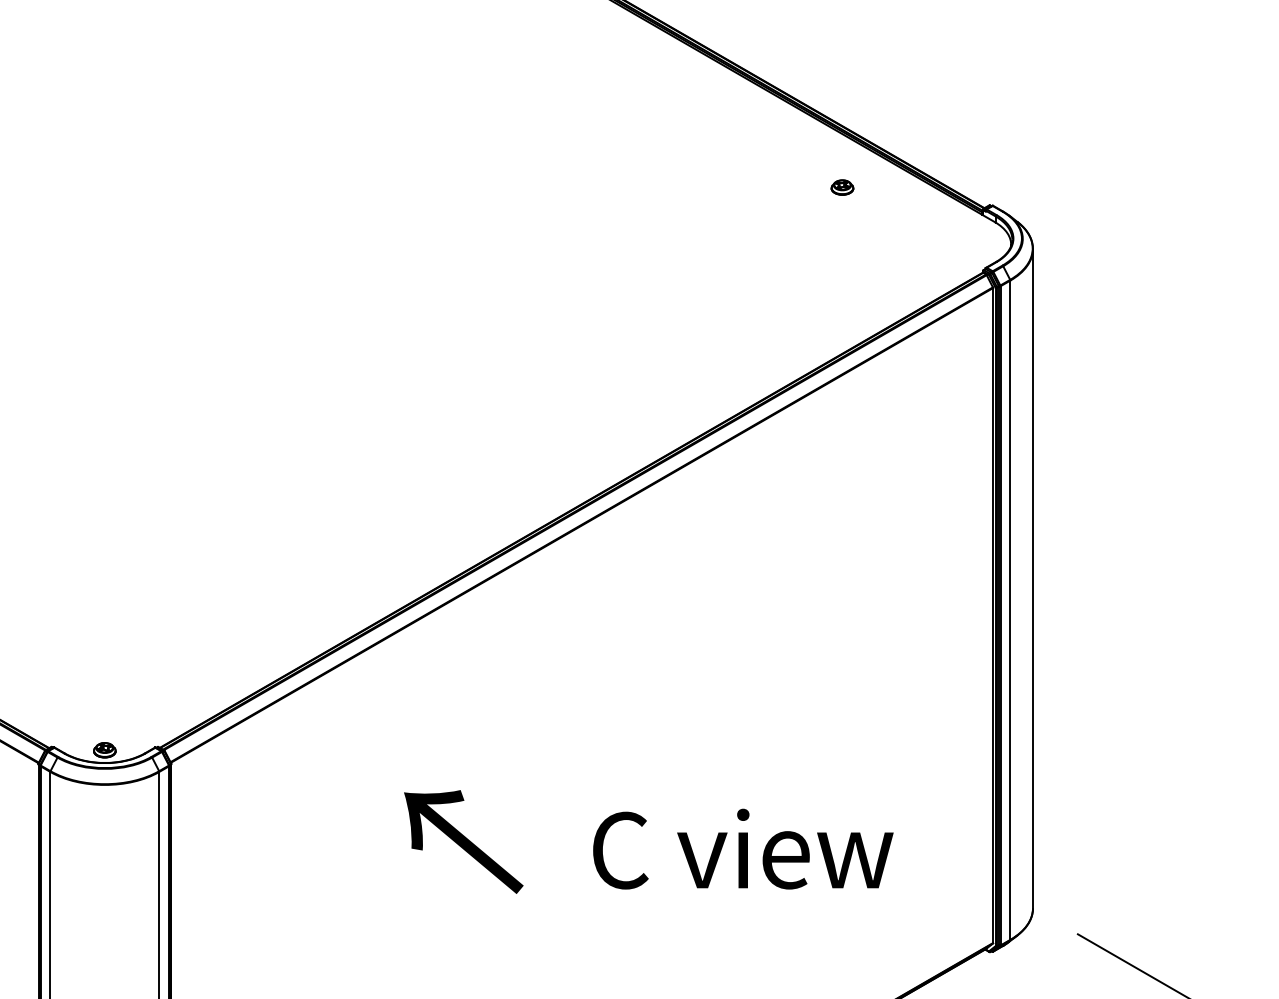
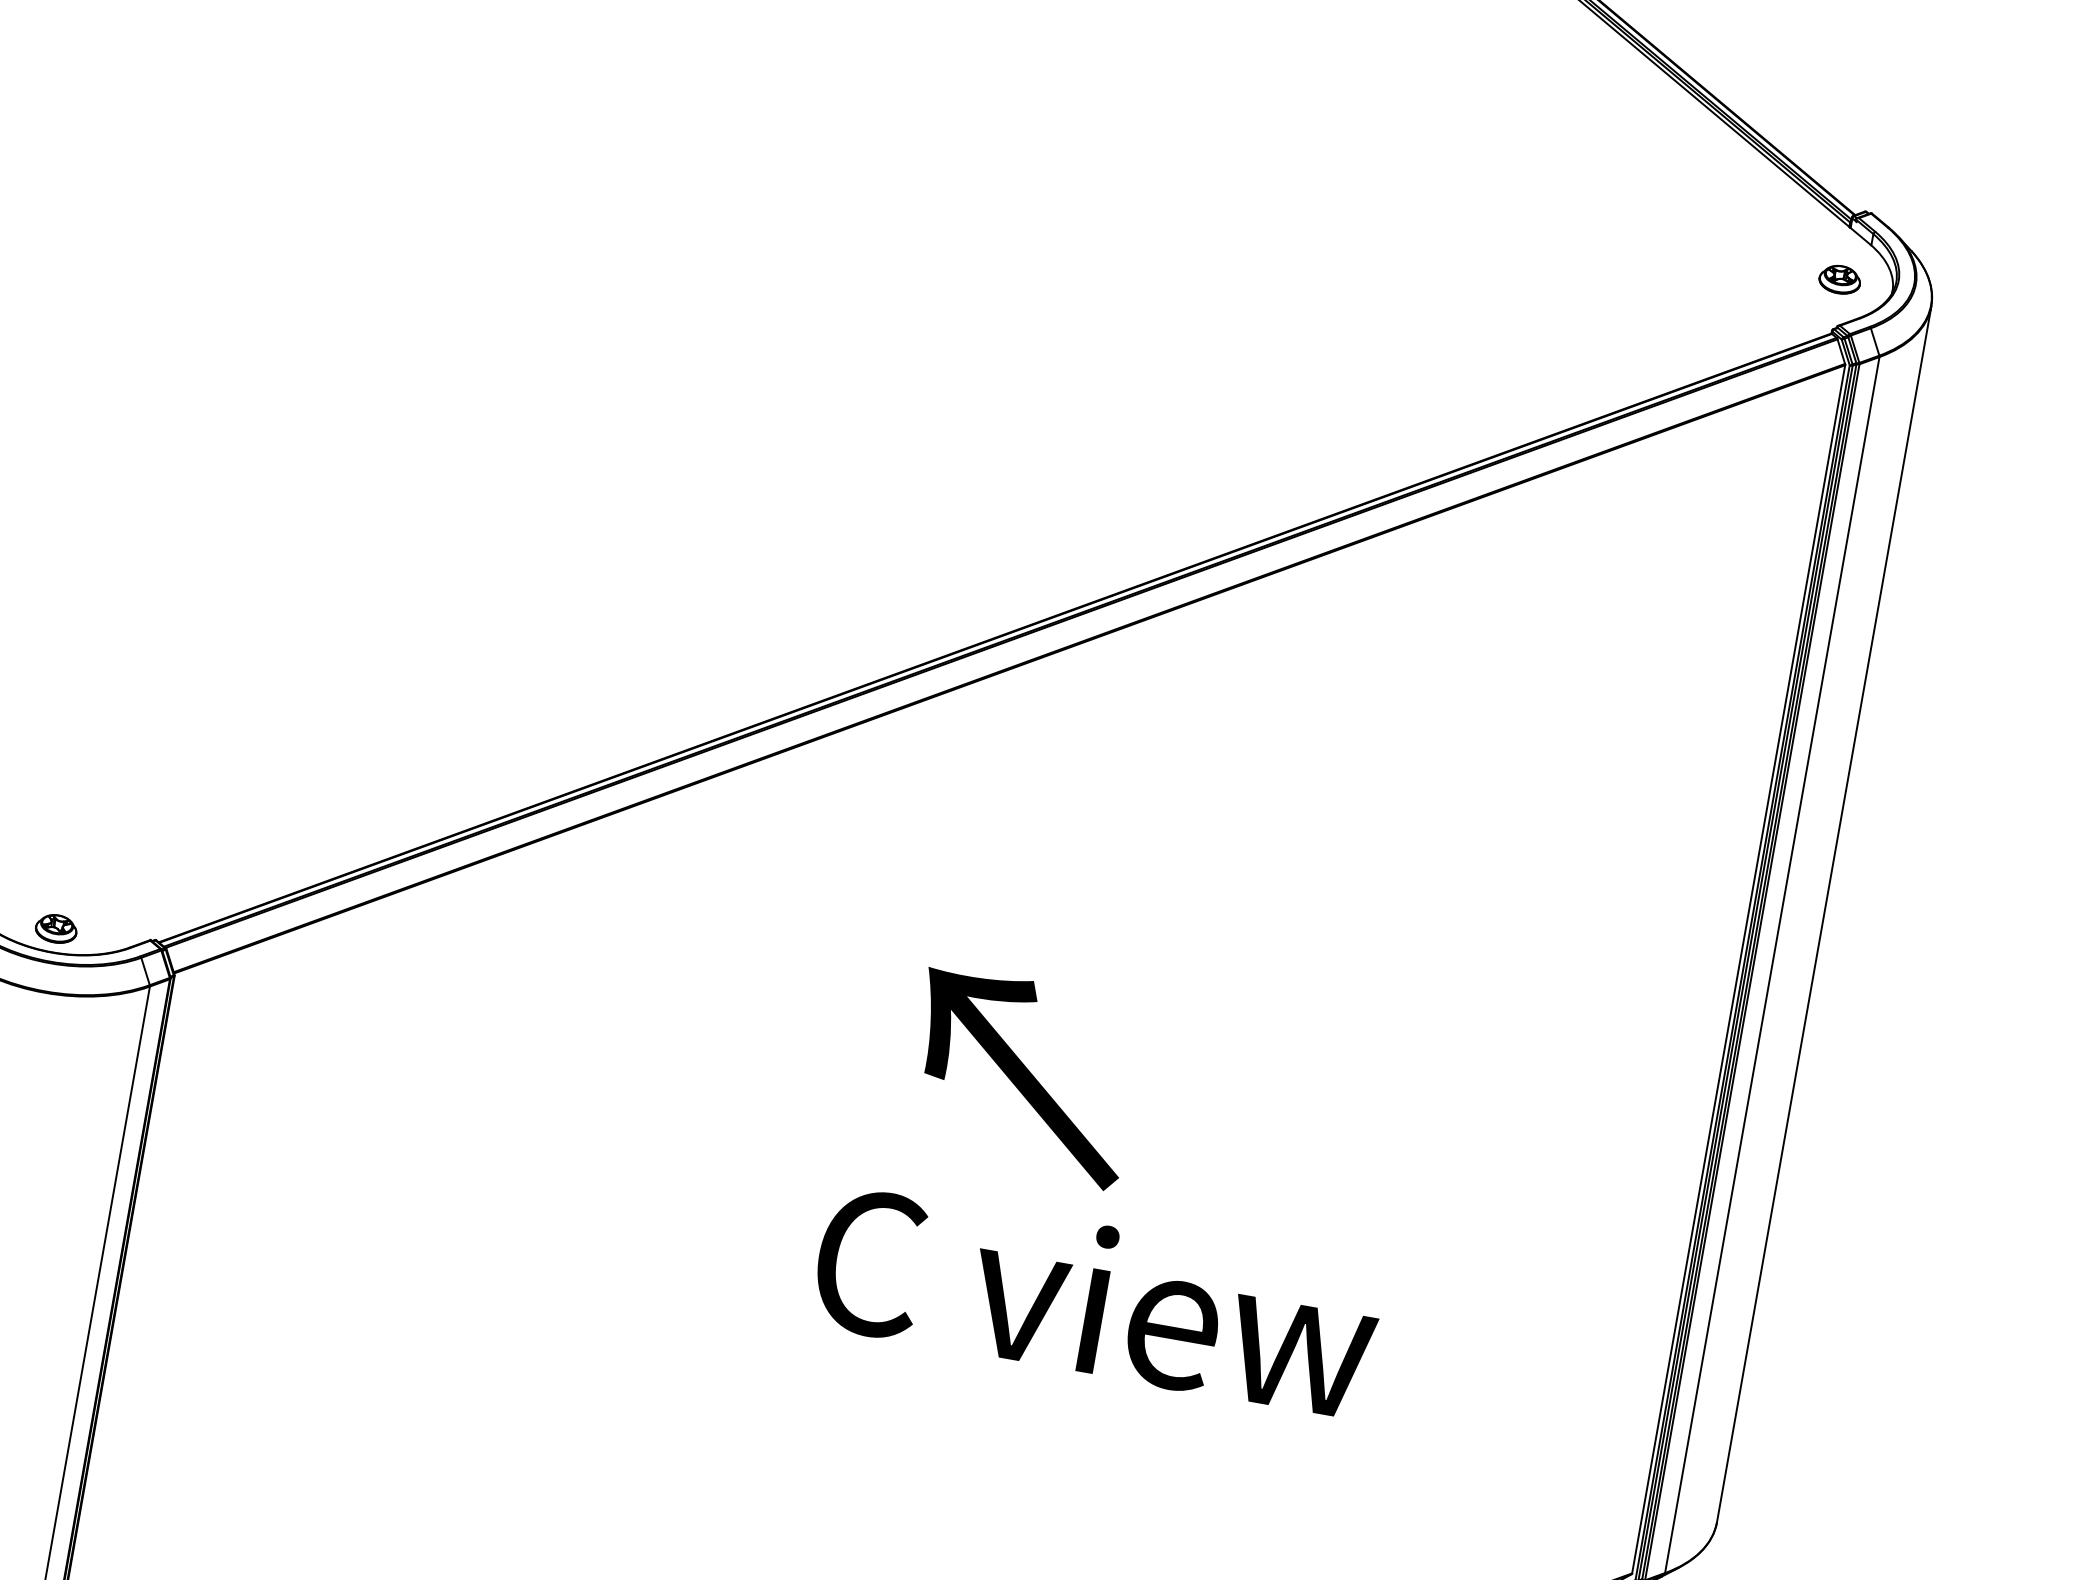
part: (842, 187) -> (1840, 279), moved
text: (463, 841) -> (1022, 1076), moved
text: (743, 848) -> (1097, 1299), moved

